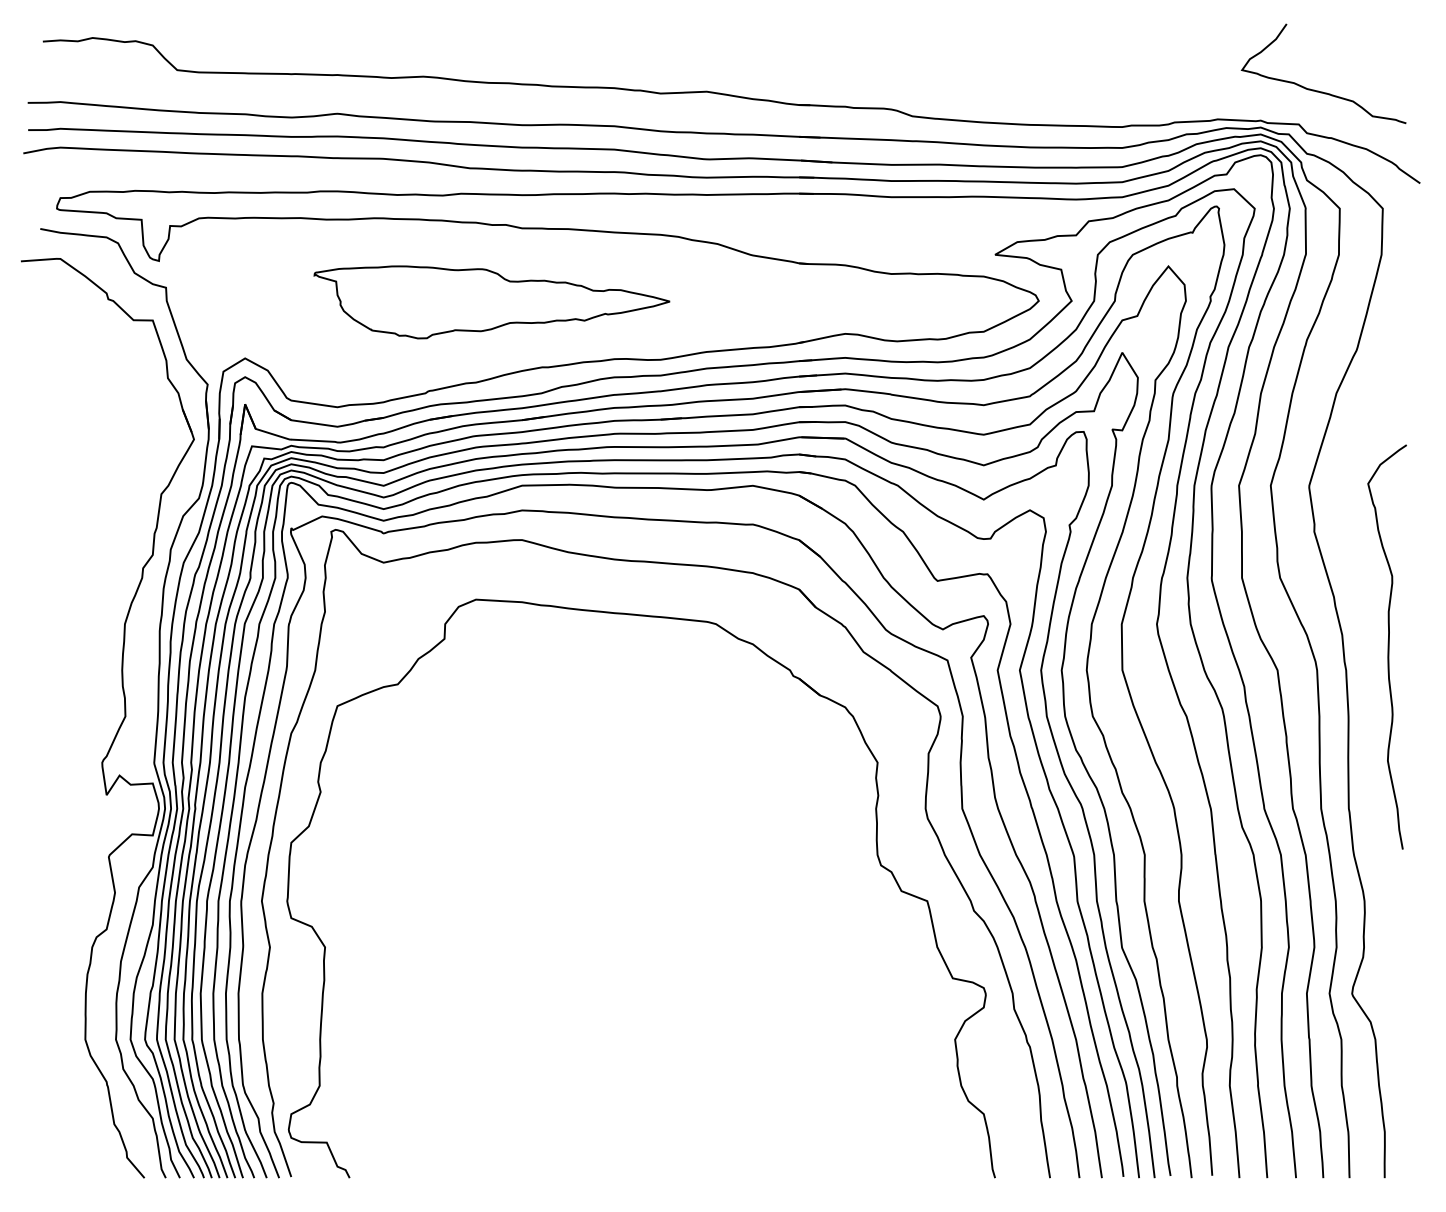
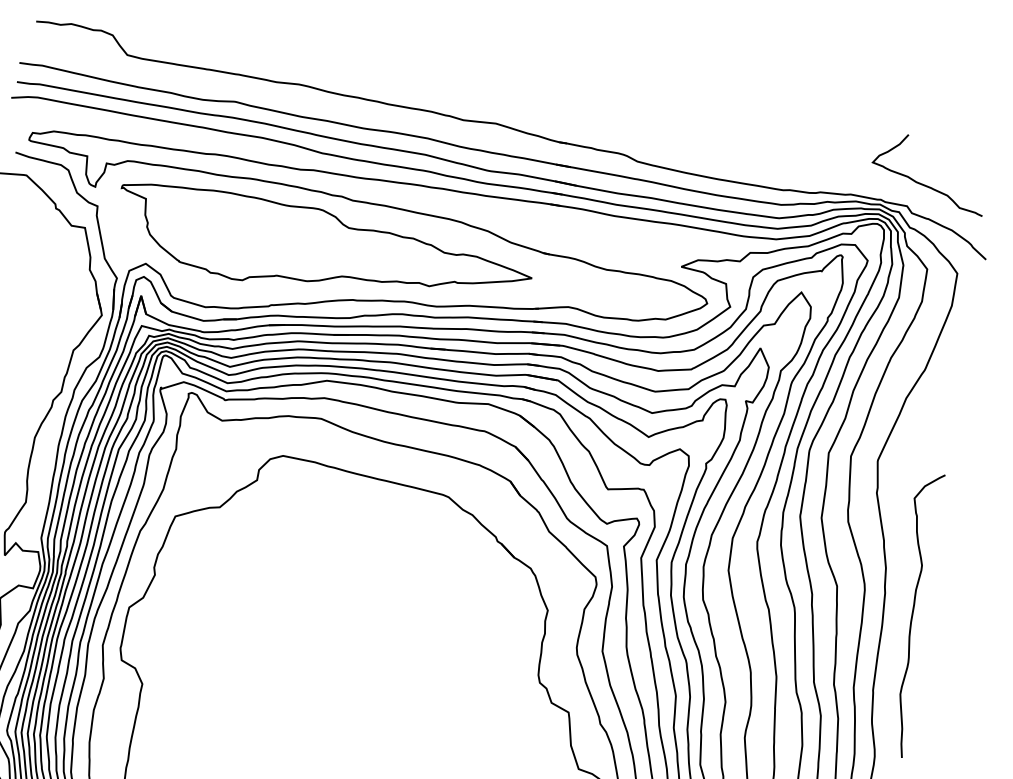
part: (491, 302) -> (323, 249), size x1.67
curve: (1387, 646) -> (911, 614), moved

